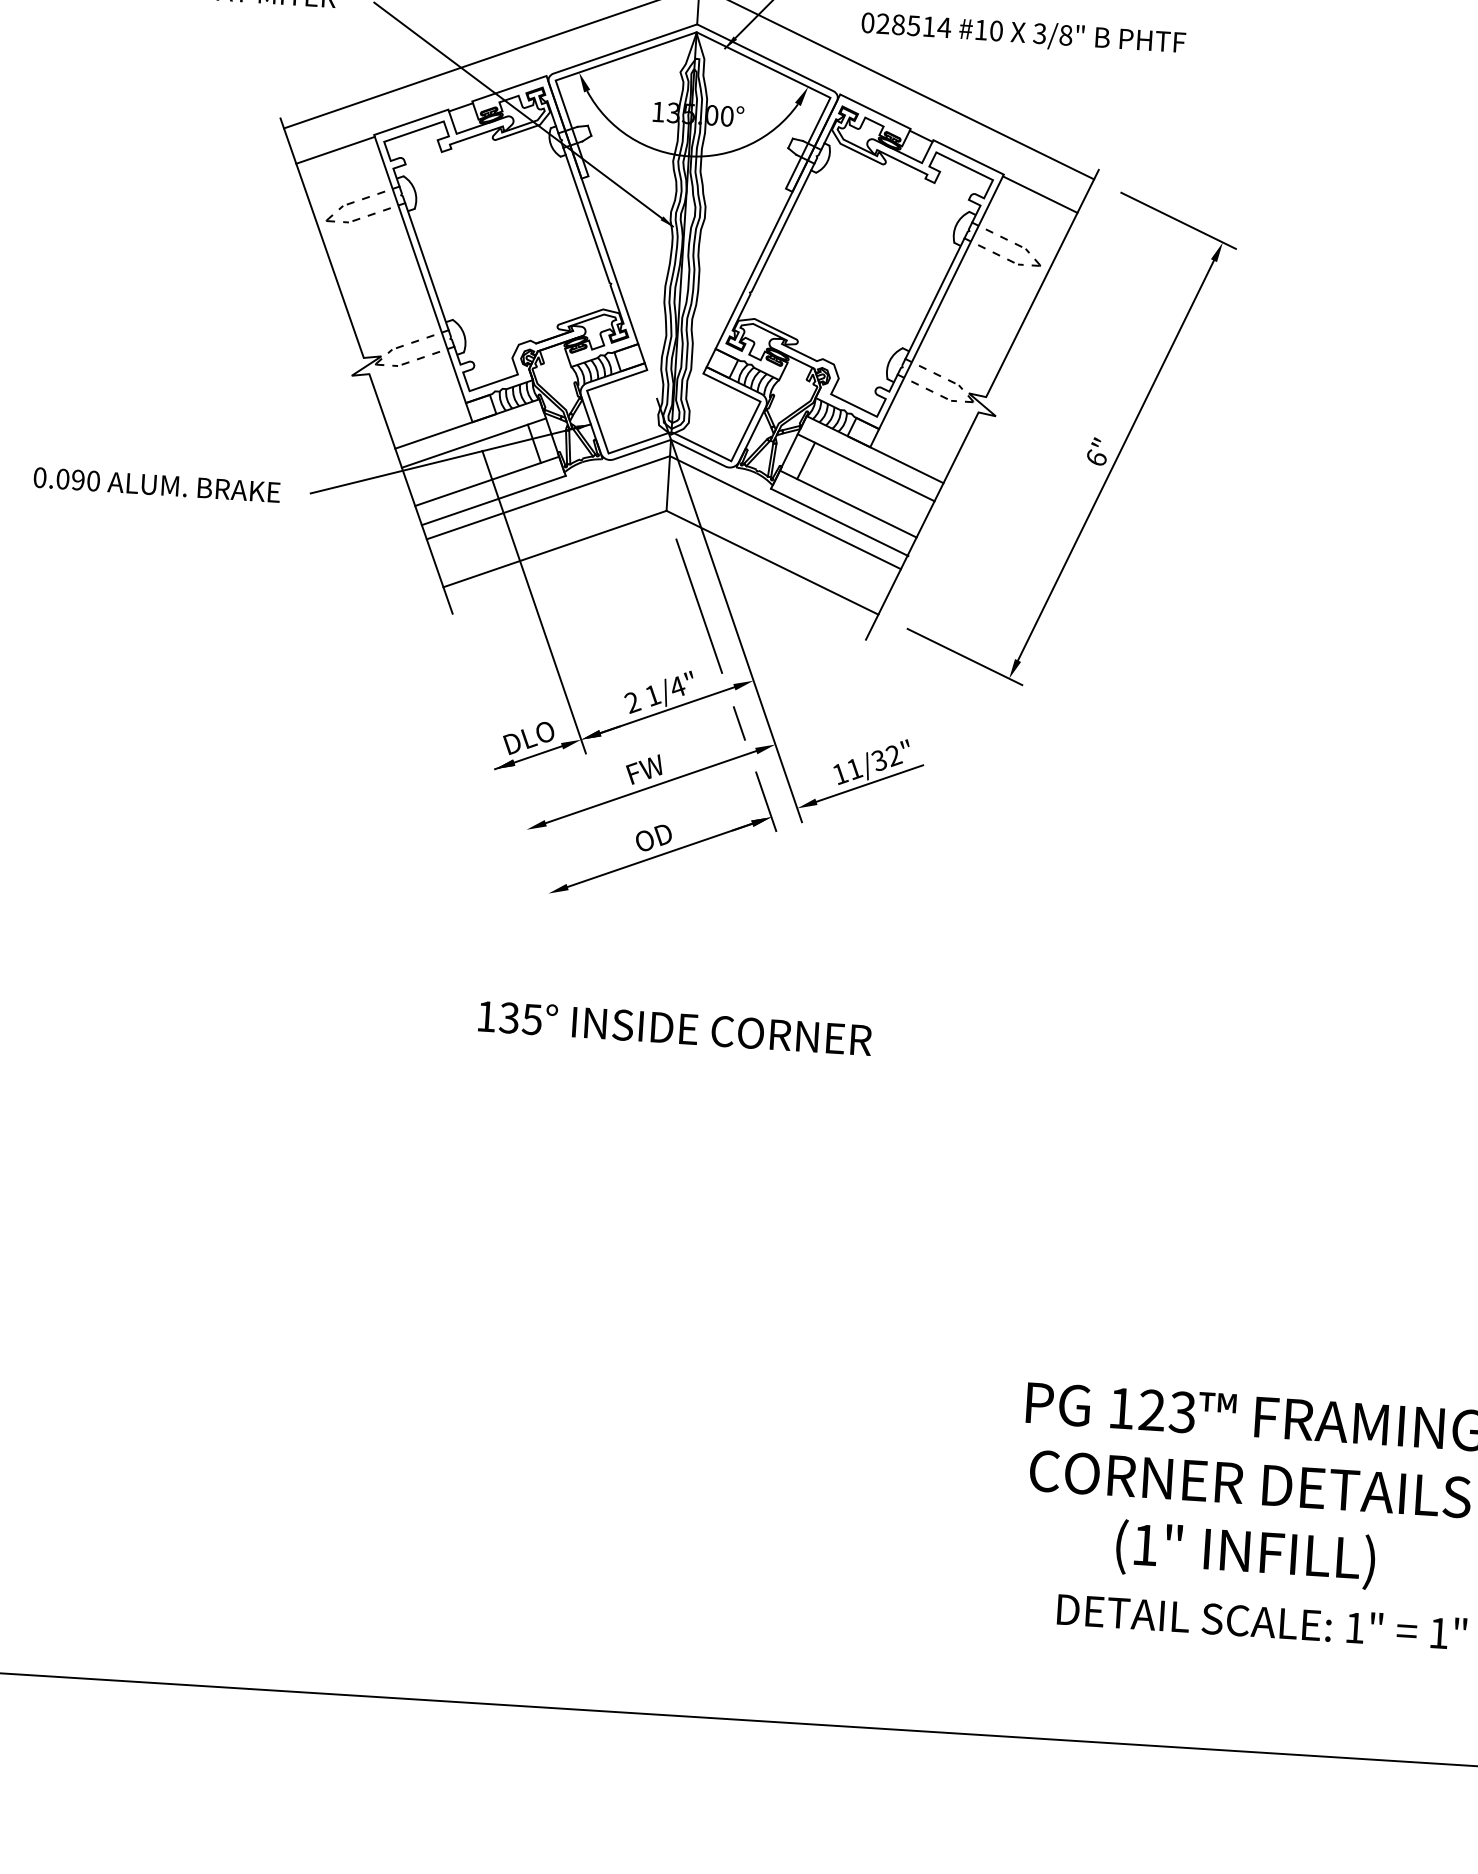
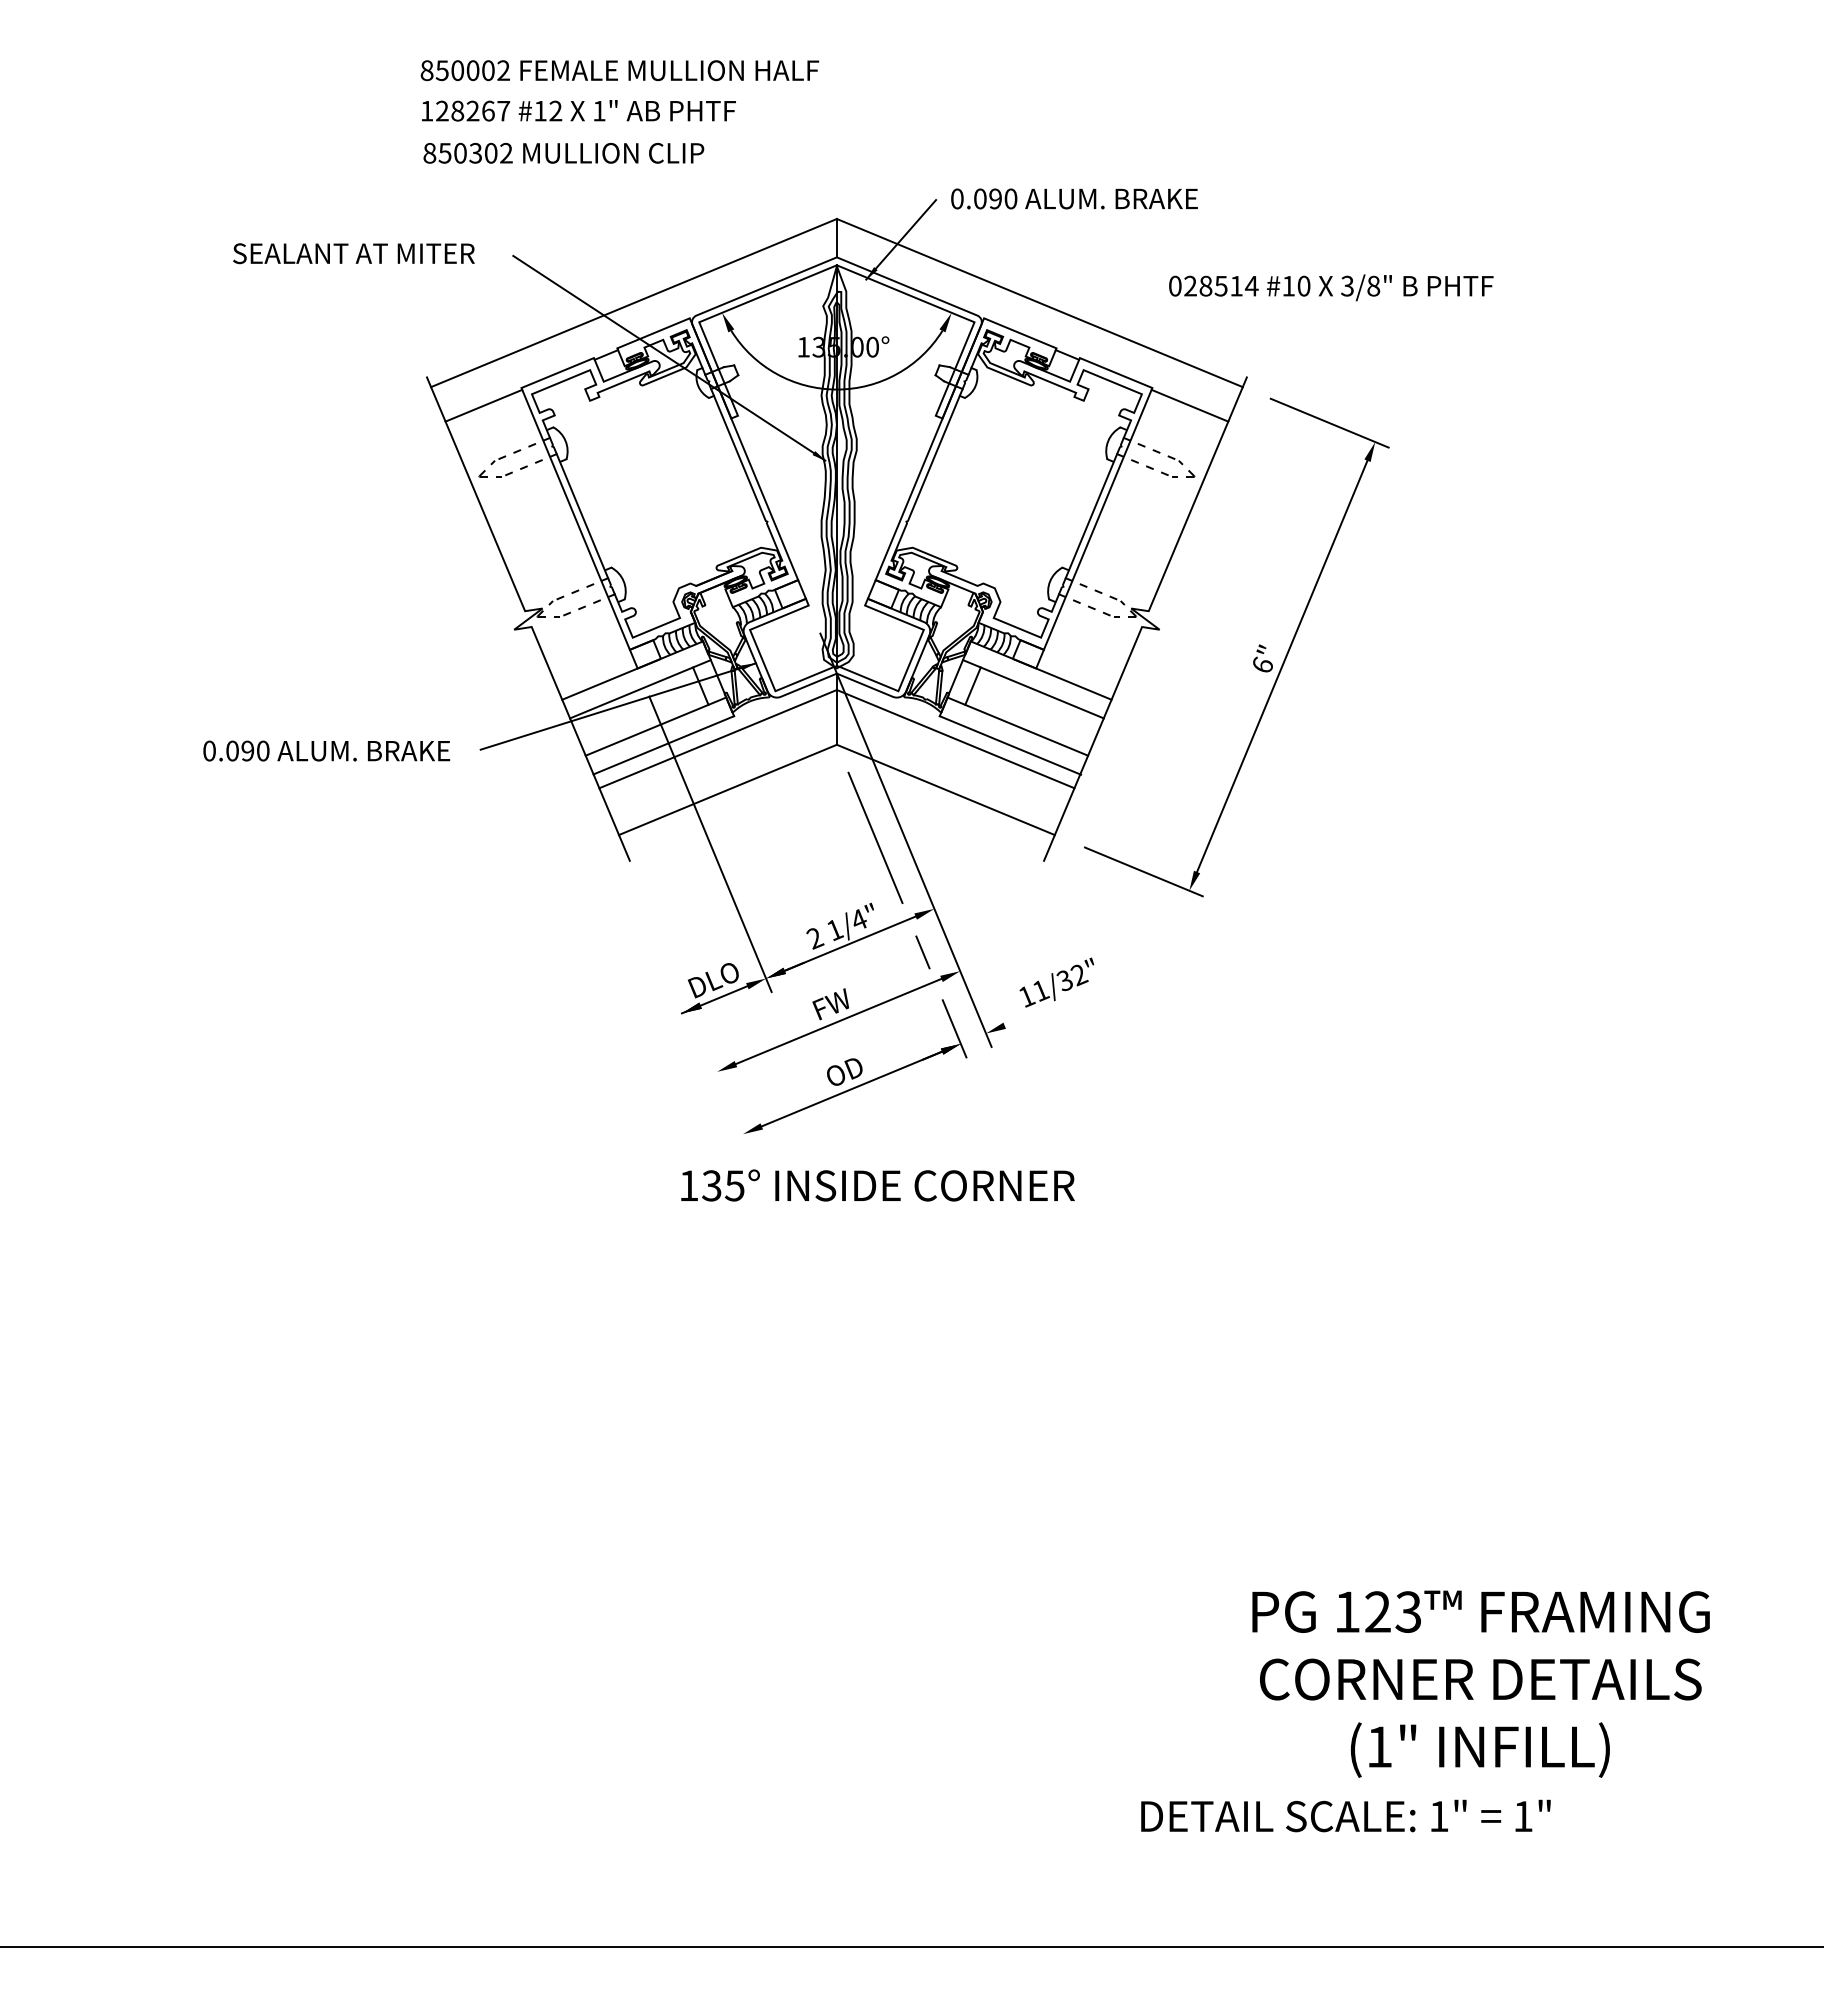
text: (1023, 34) -> (1331, 287), moved
line: (869, 782) -> (1056, 1003), removed
text: (674, 1028) -> (877, 1185), moved
text: (1261, 1621) -> (1345, 1815), moved

